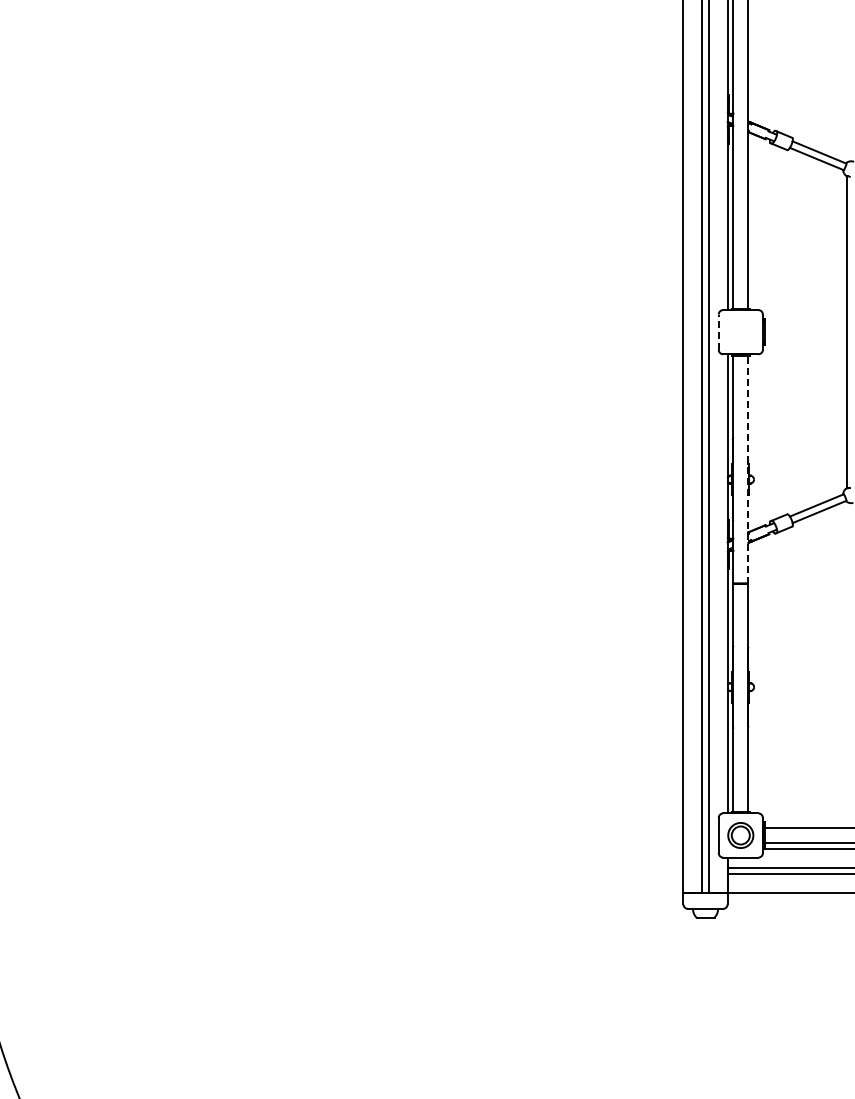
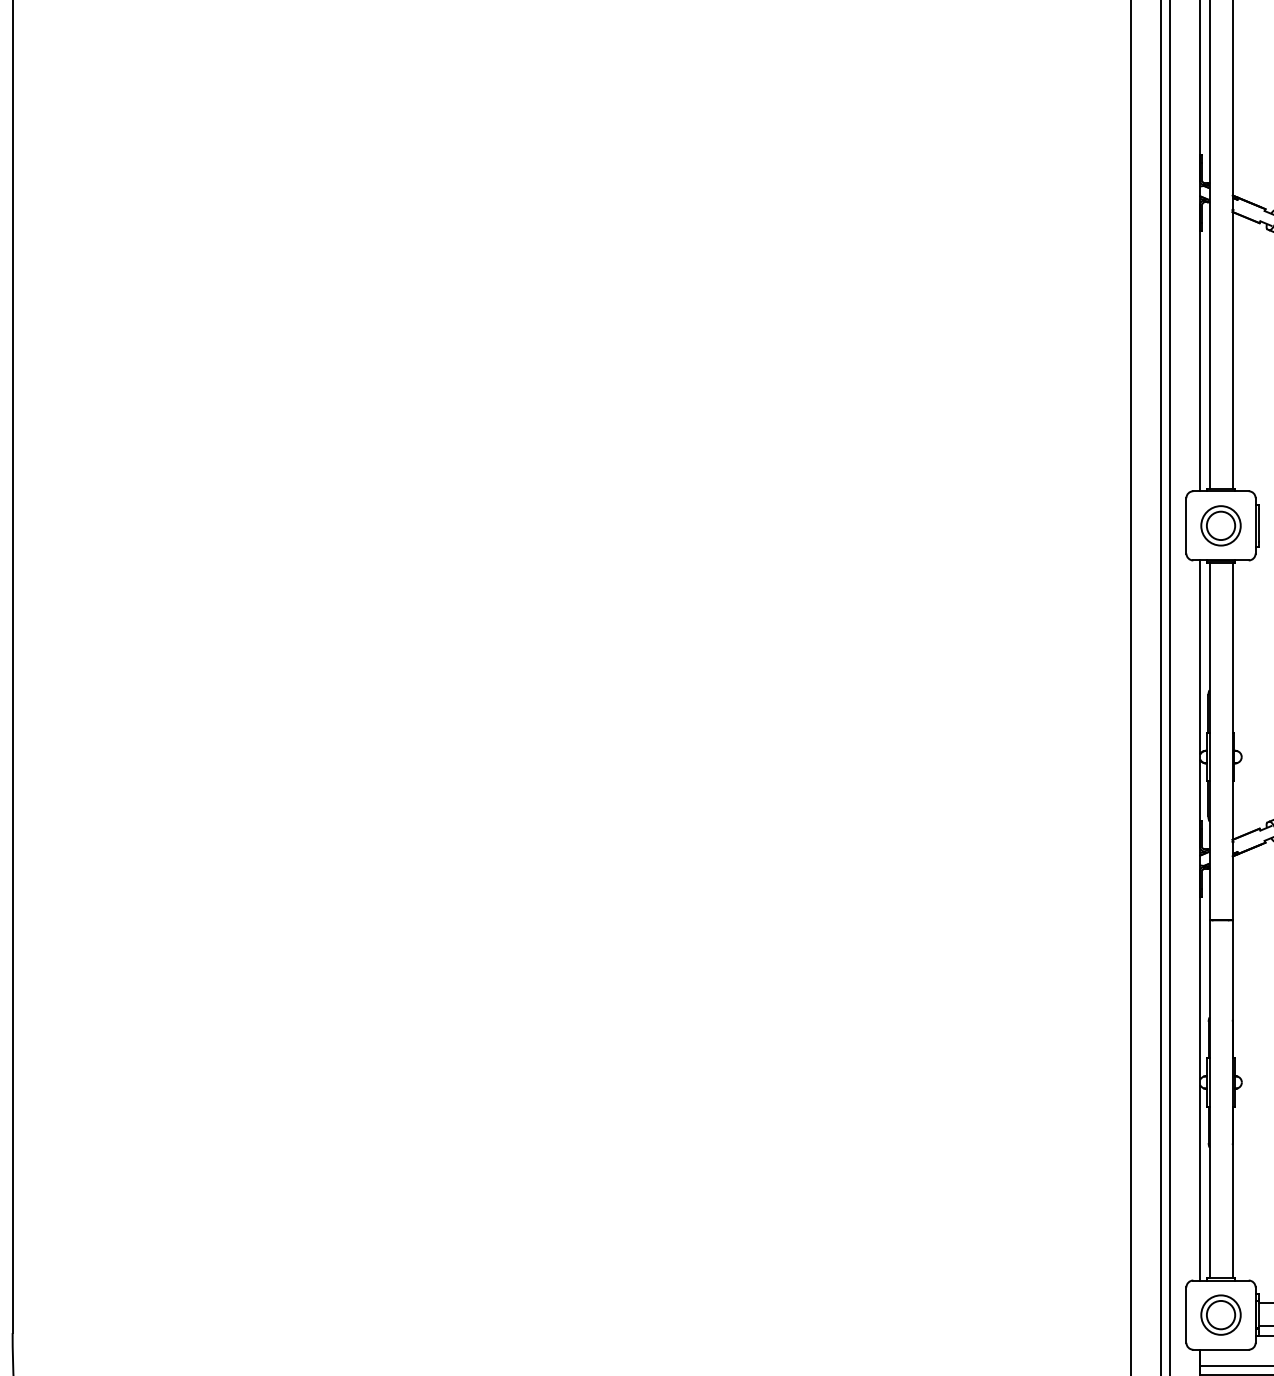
part: (740, 331) -> (1220, 524), added
line: (718, 332) -> (1186, 526), dashed -> solid
line: (748, 469) -> (1233, 741), dashed -> solid

